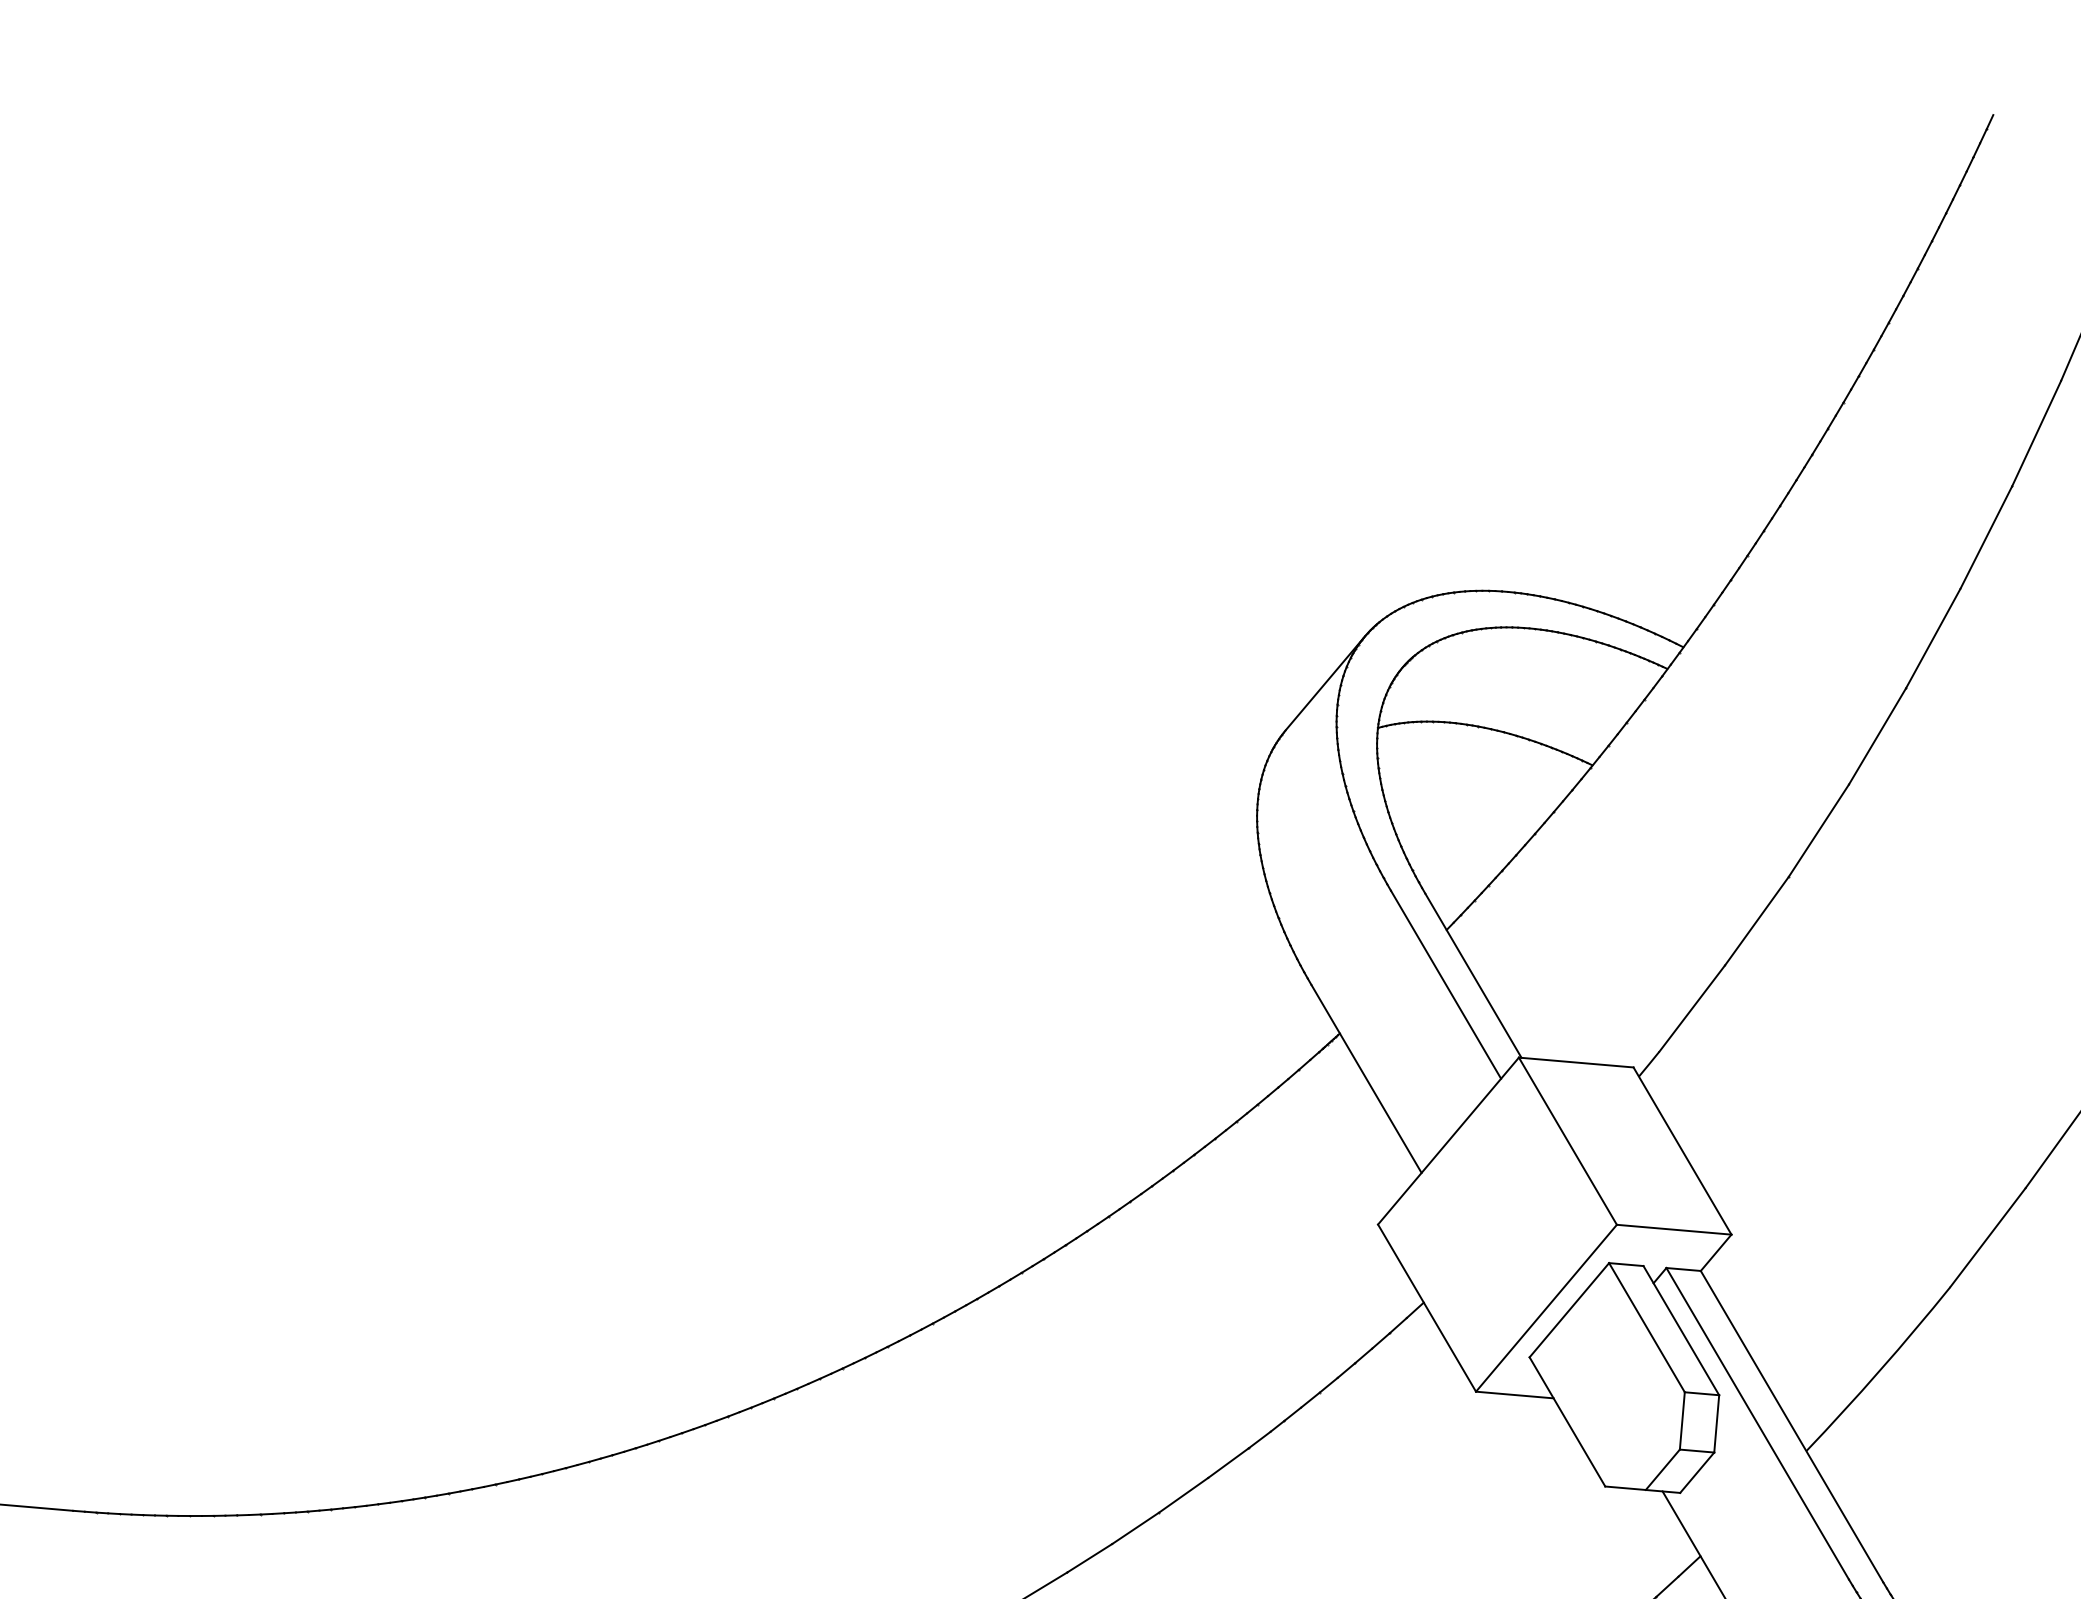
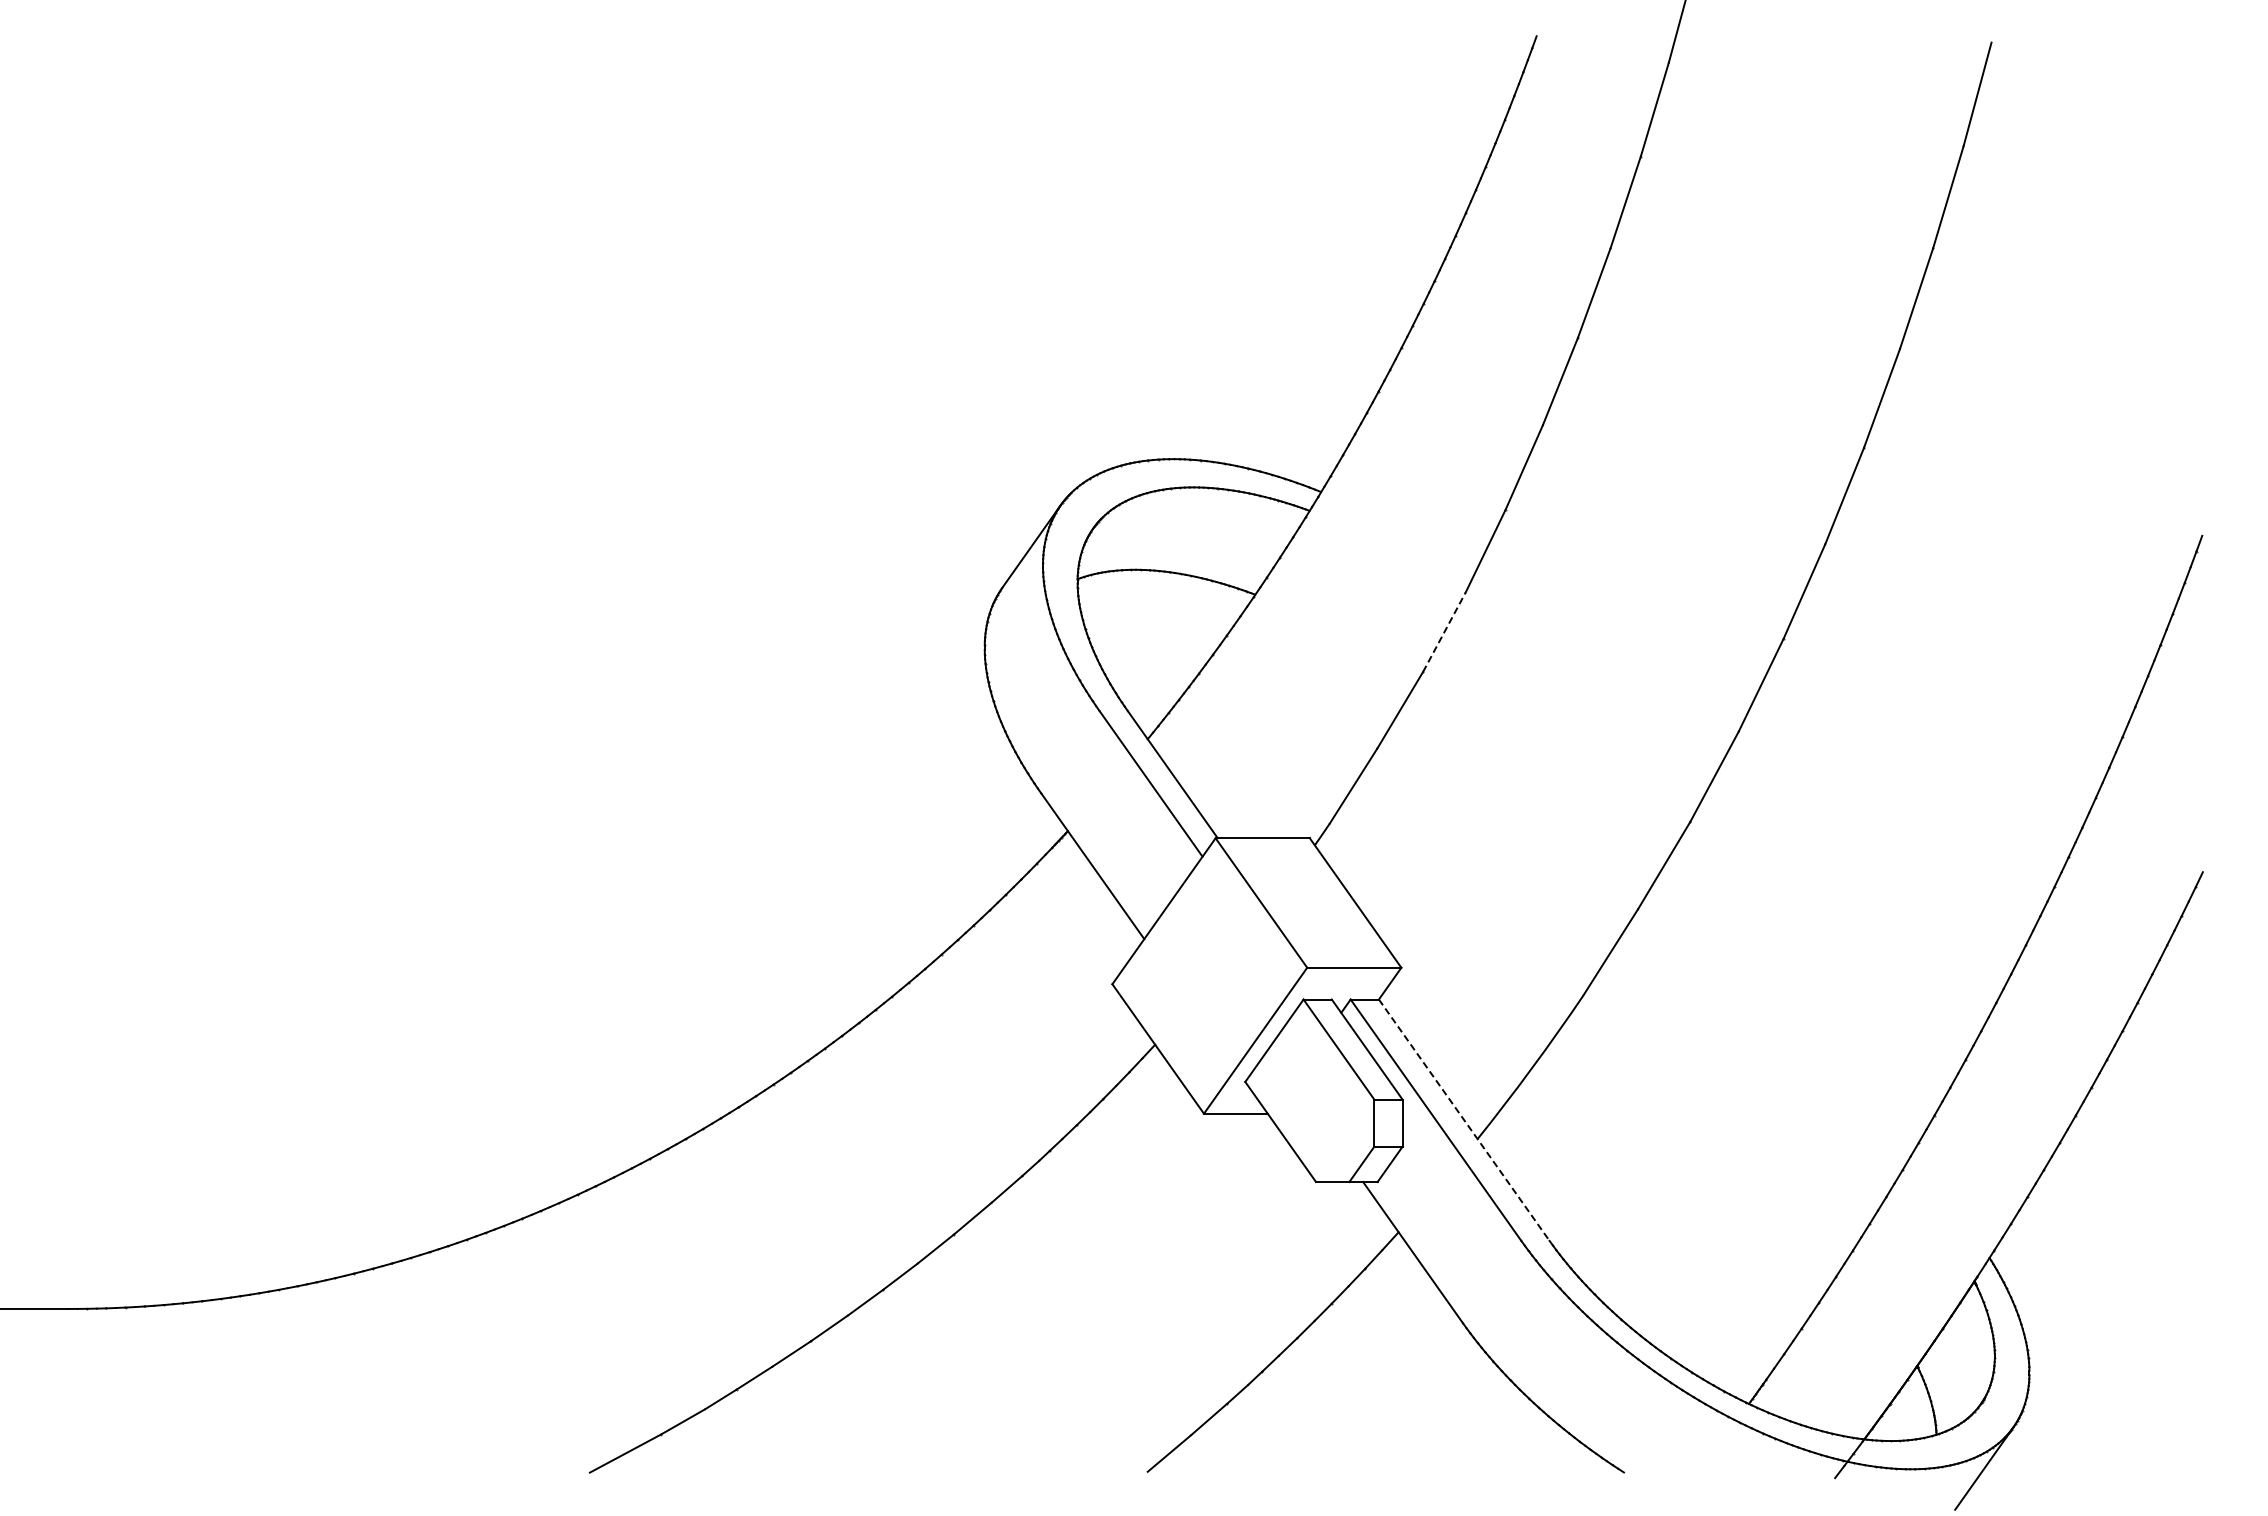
line: (1819, 829) -> (1444, 631), solid -> dashed
line: (1792, 1427) -> (1464, 1120), solid -> dashed

